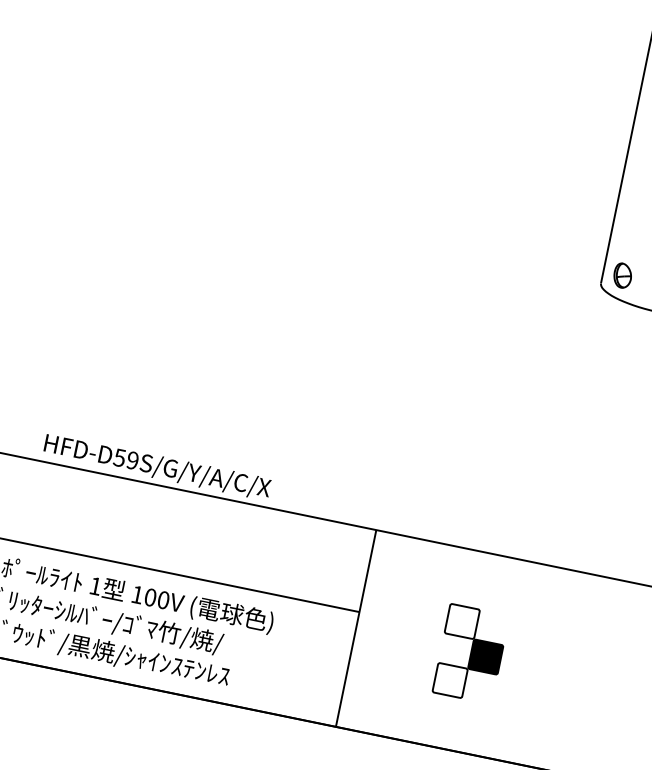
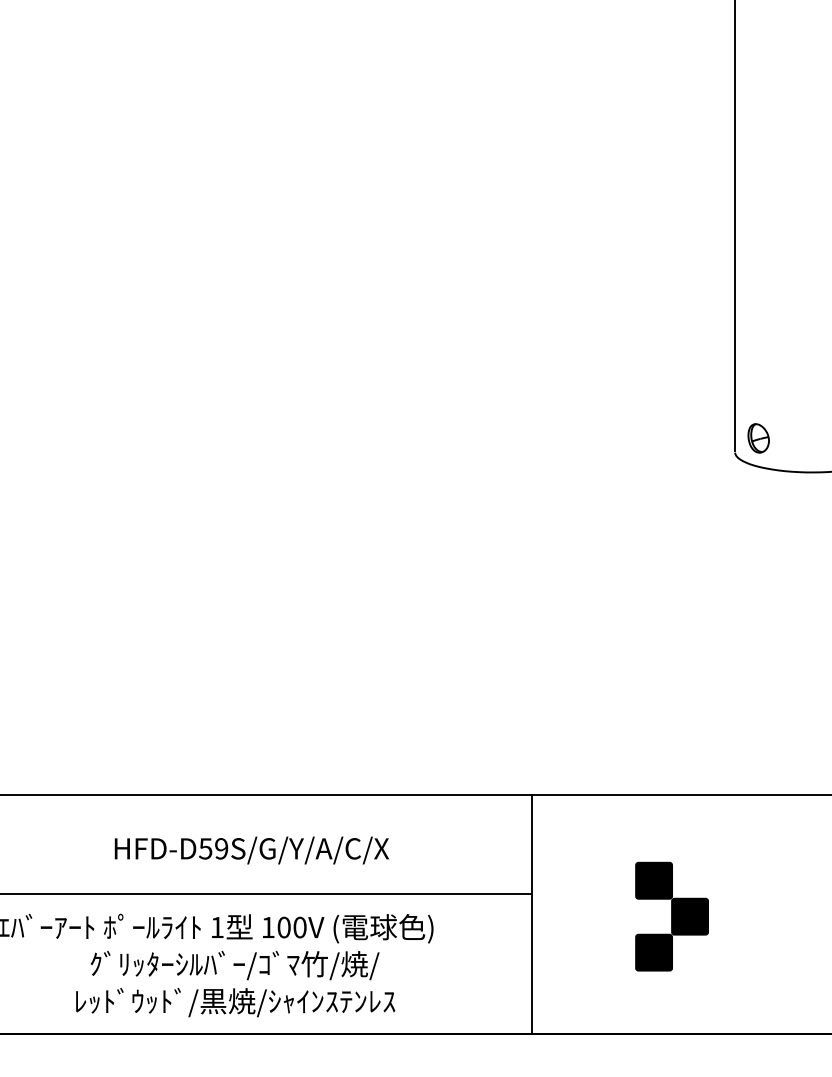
text: (157, 467) -> (251, 850), moved
fill: (462, 621) -> (654, 880), added
fill: (450, 680) -> (654, 952), added

